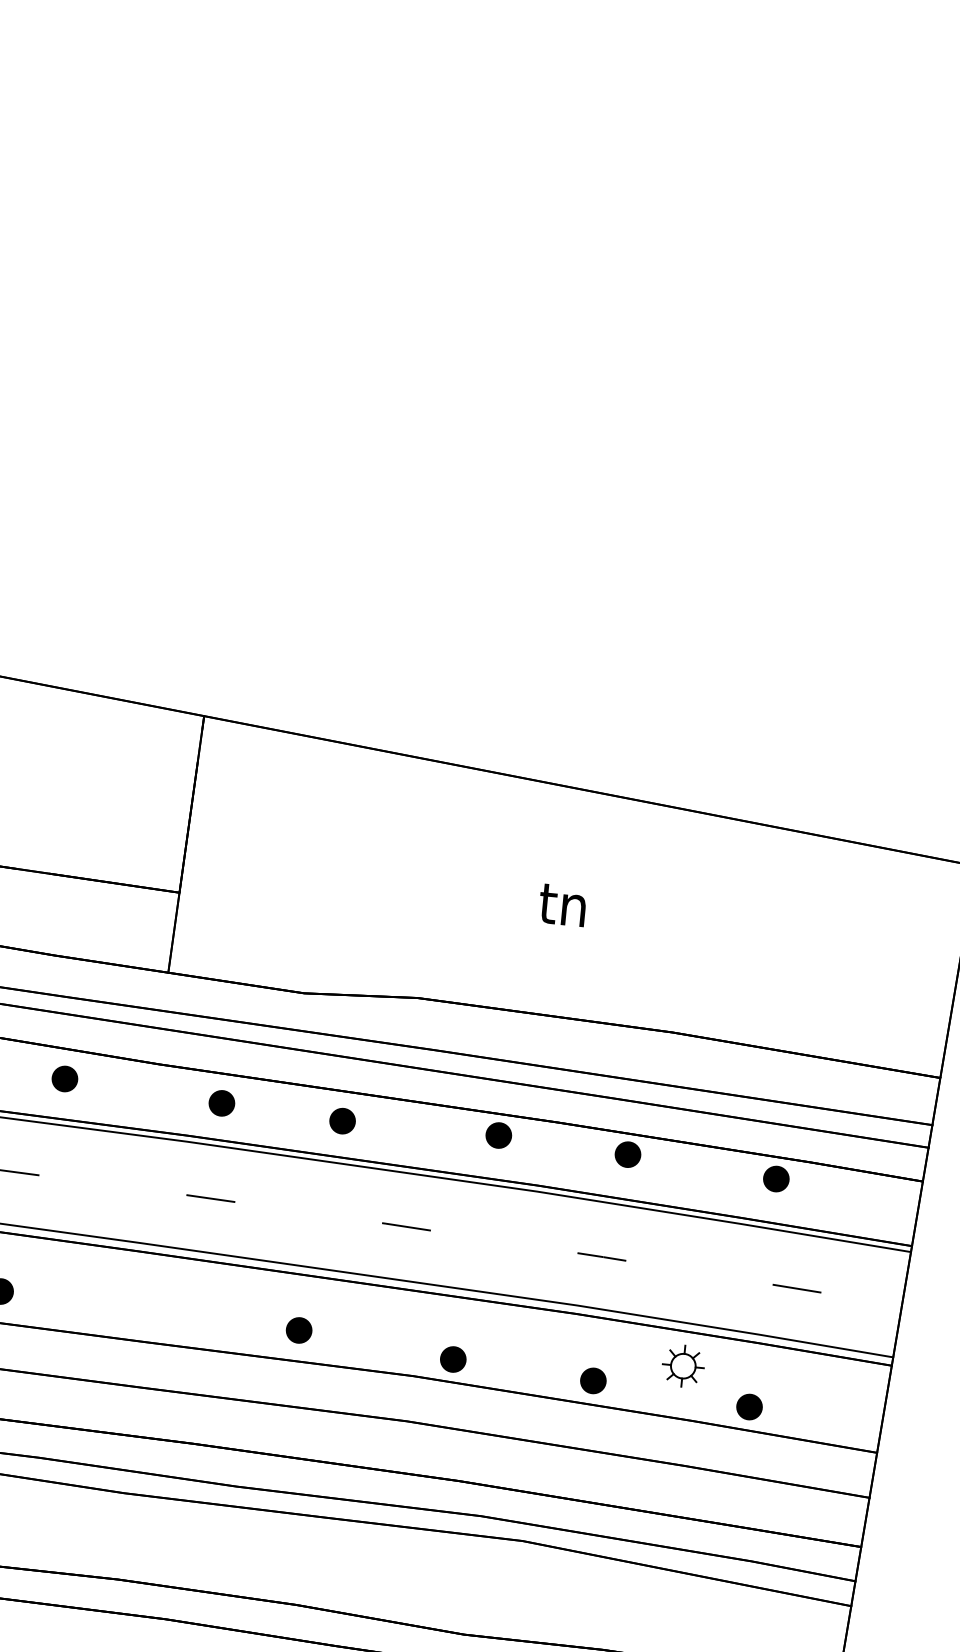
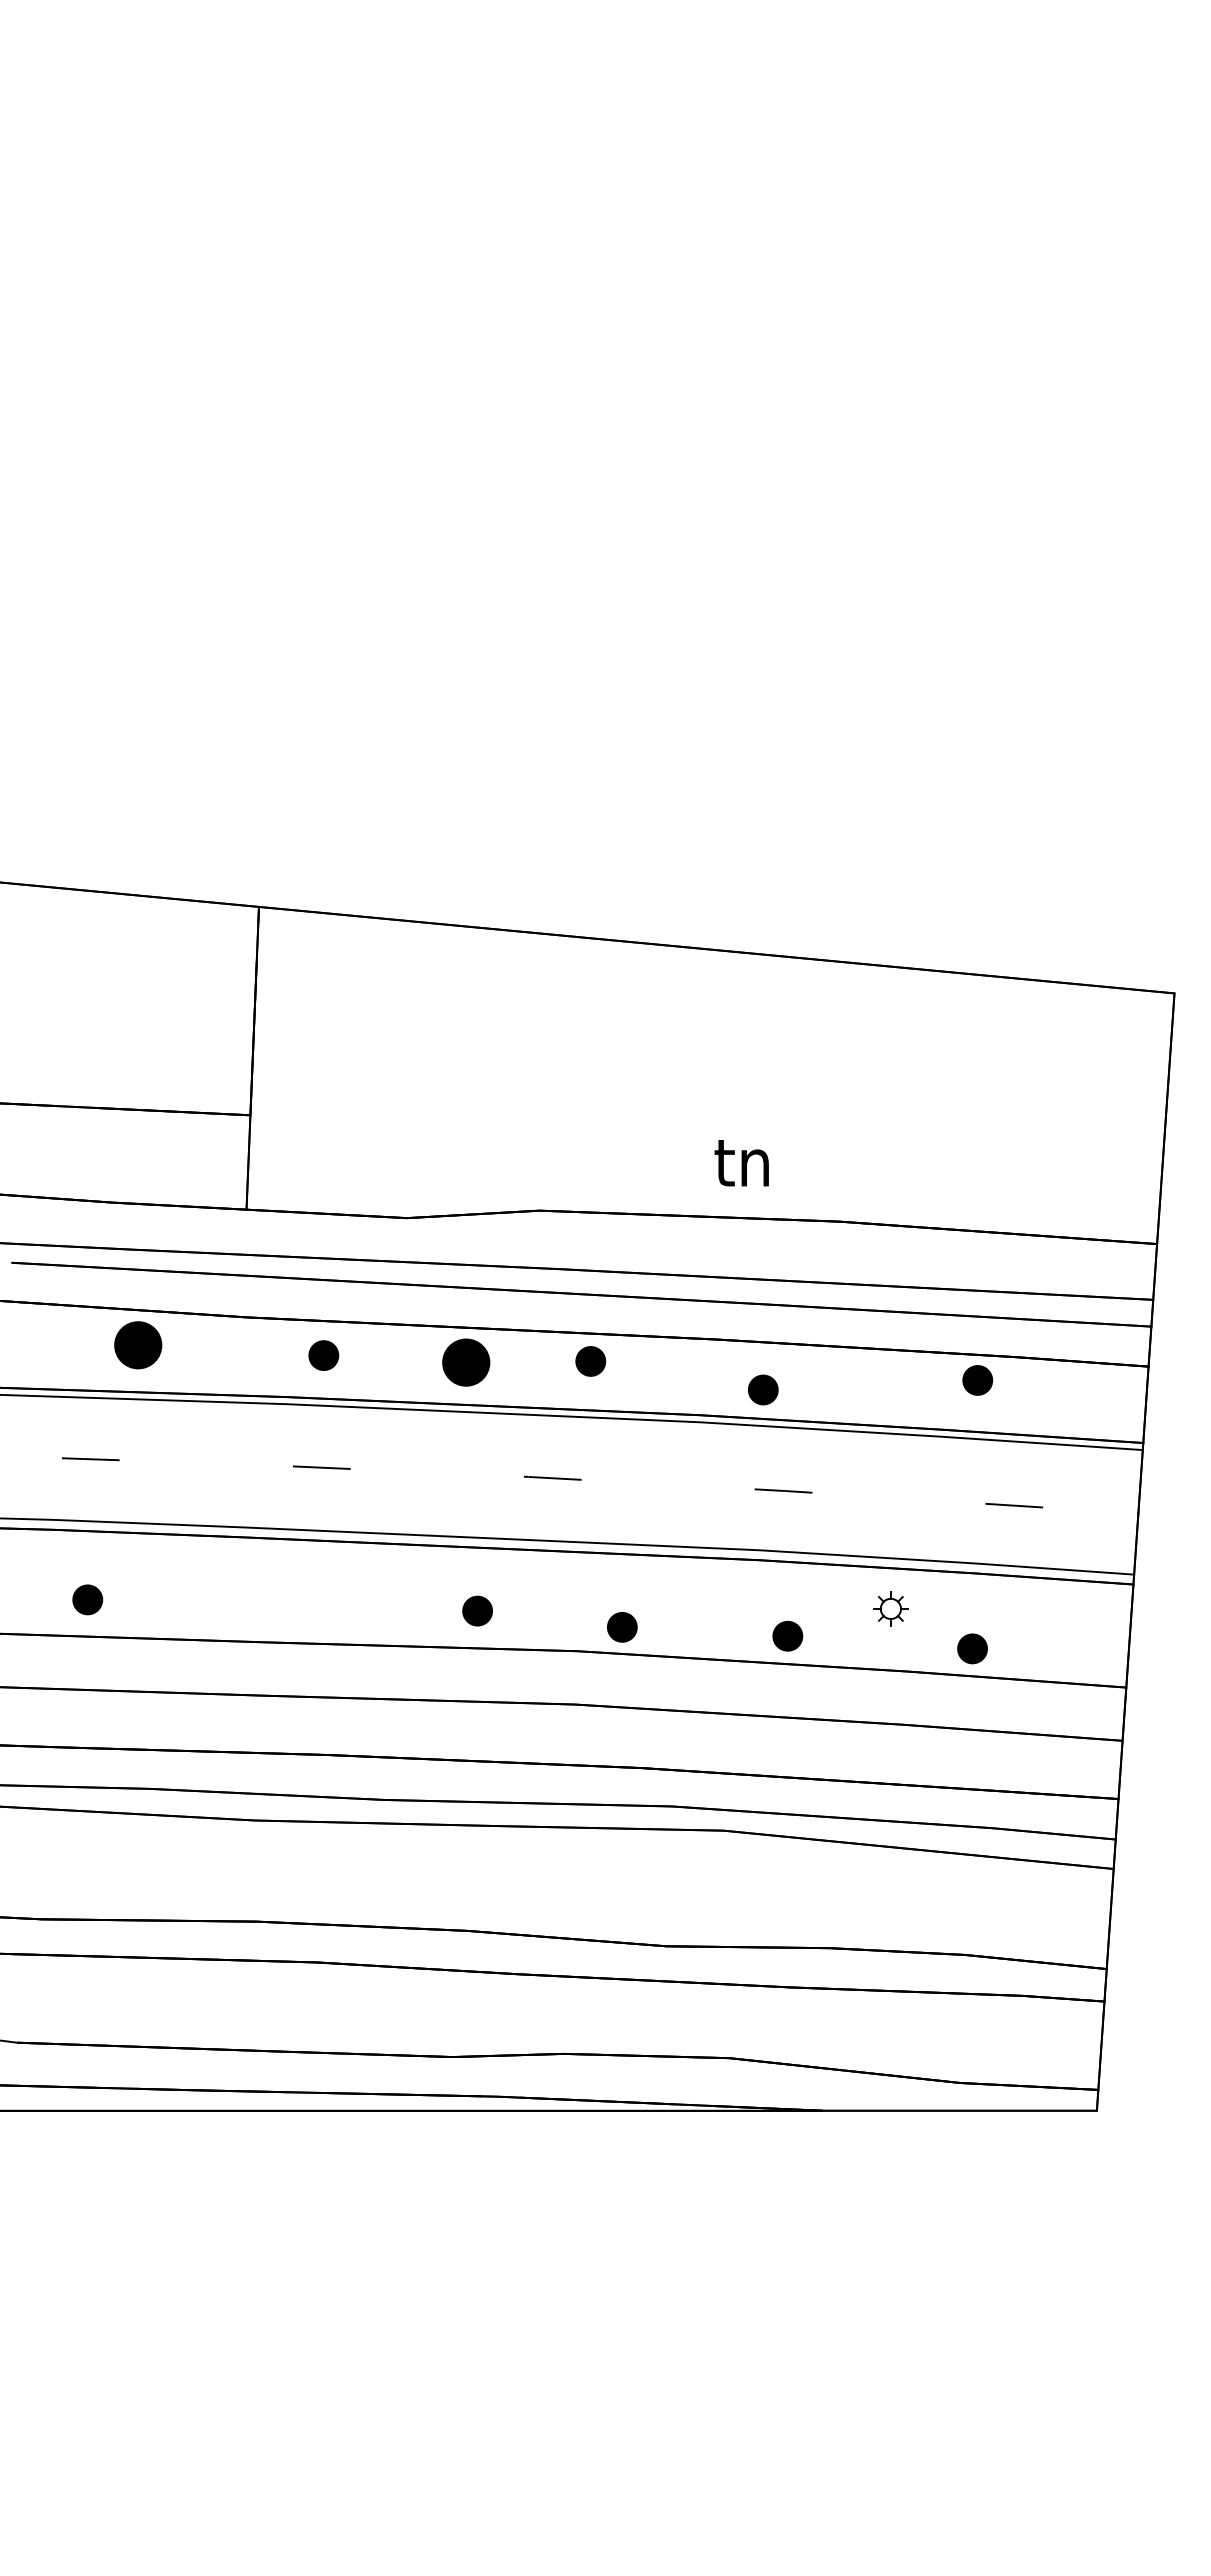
text: (562, 905) -> (741, 1163), moved
part: (65, 1078) -> (138, 1344), size x1.6
part: (342, 1121) -> (466, 1362), size x1.6
part: (498, 1135) -> (590, 1361), moved
part: (628, 1154) -> (763, 1389), moved
part: (299, 1329) -> (477, 1610), moved
part: (683, 1365) -> (890, 1608), size x0.7

